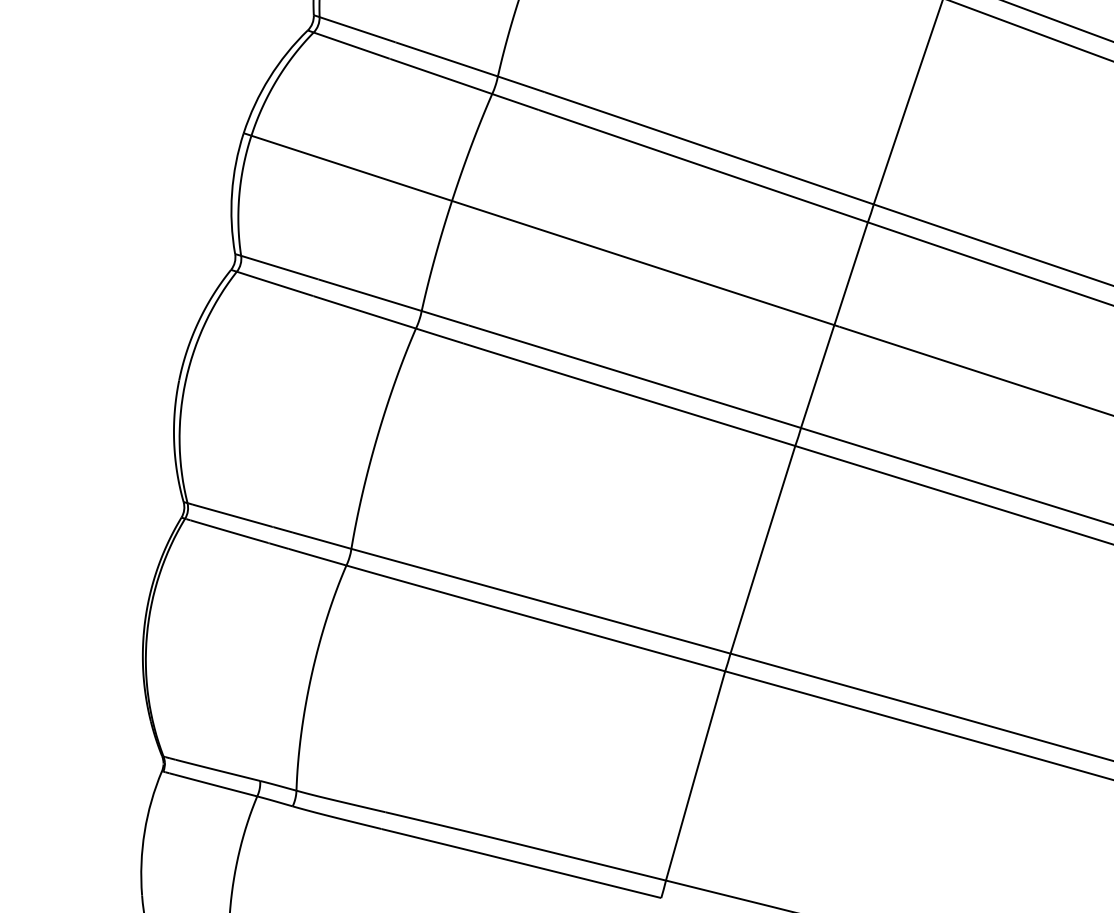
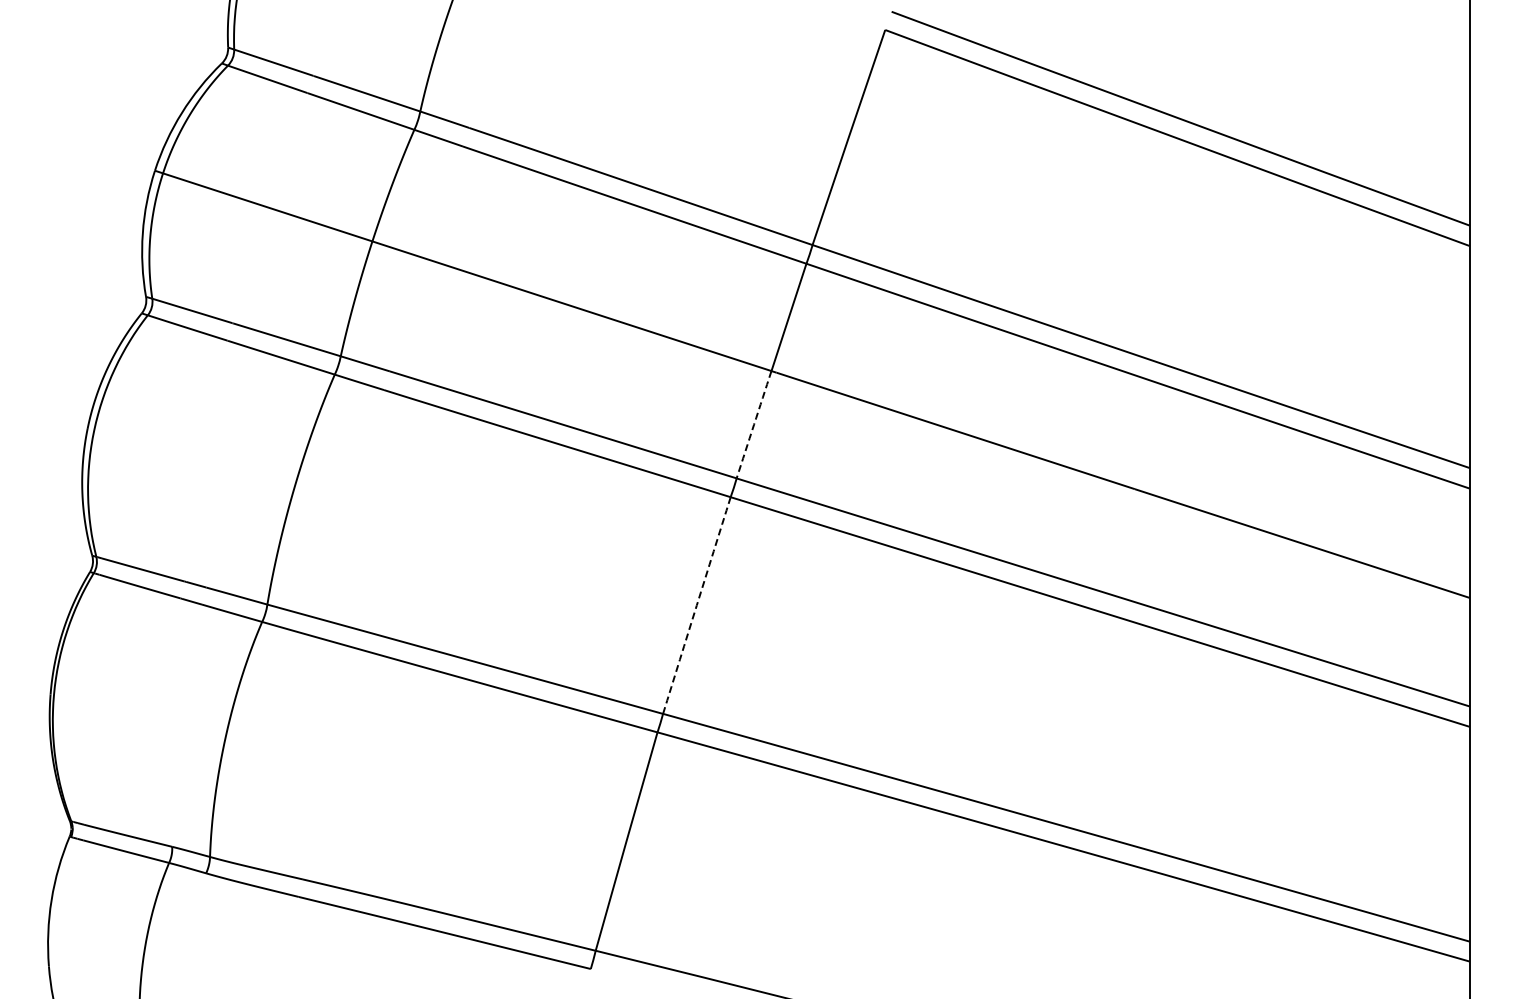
arc: (818, 376) -> (754, 424), solid -> dashed
arc: (762, 549) -> (696, 605), solid -> dashed

